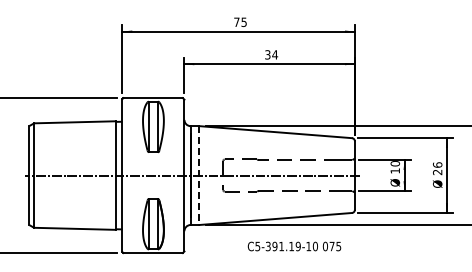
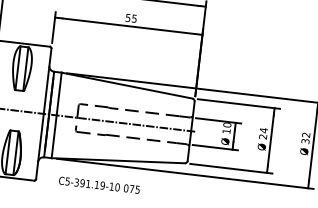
text: (271, 54) -> (131, 18), 34 -> 55
text: (437, 165) -> (263, 130), 26 -> 24
line: (199, 176) -> (56, 116), dashed -> solid
text: (294, 246) -> (99, 185), moved

